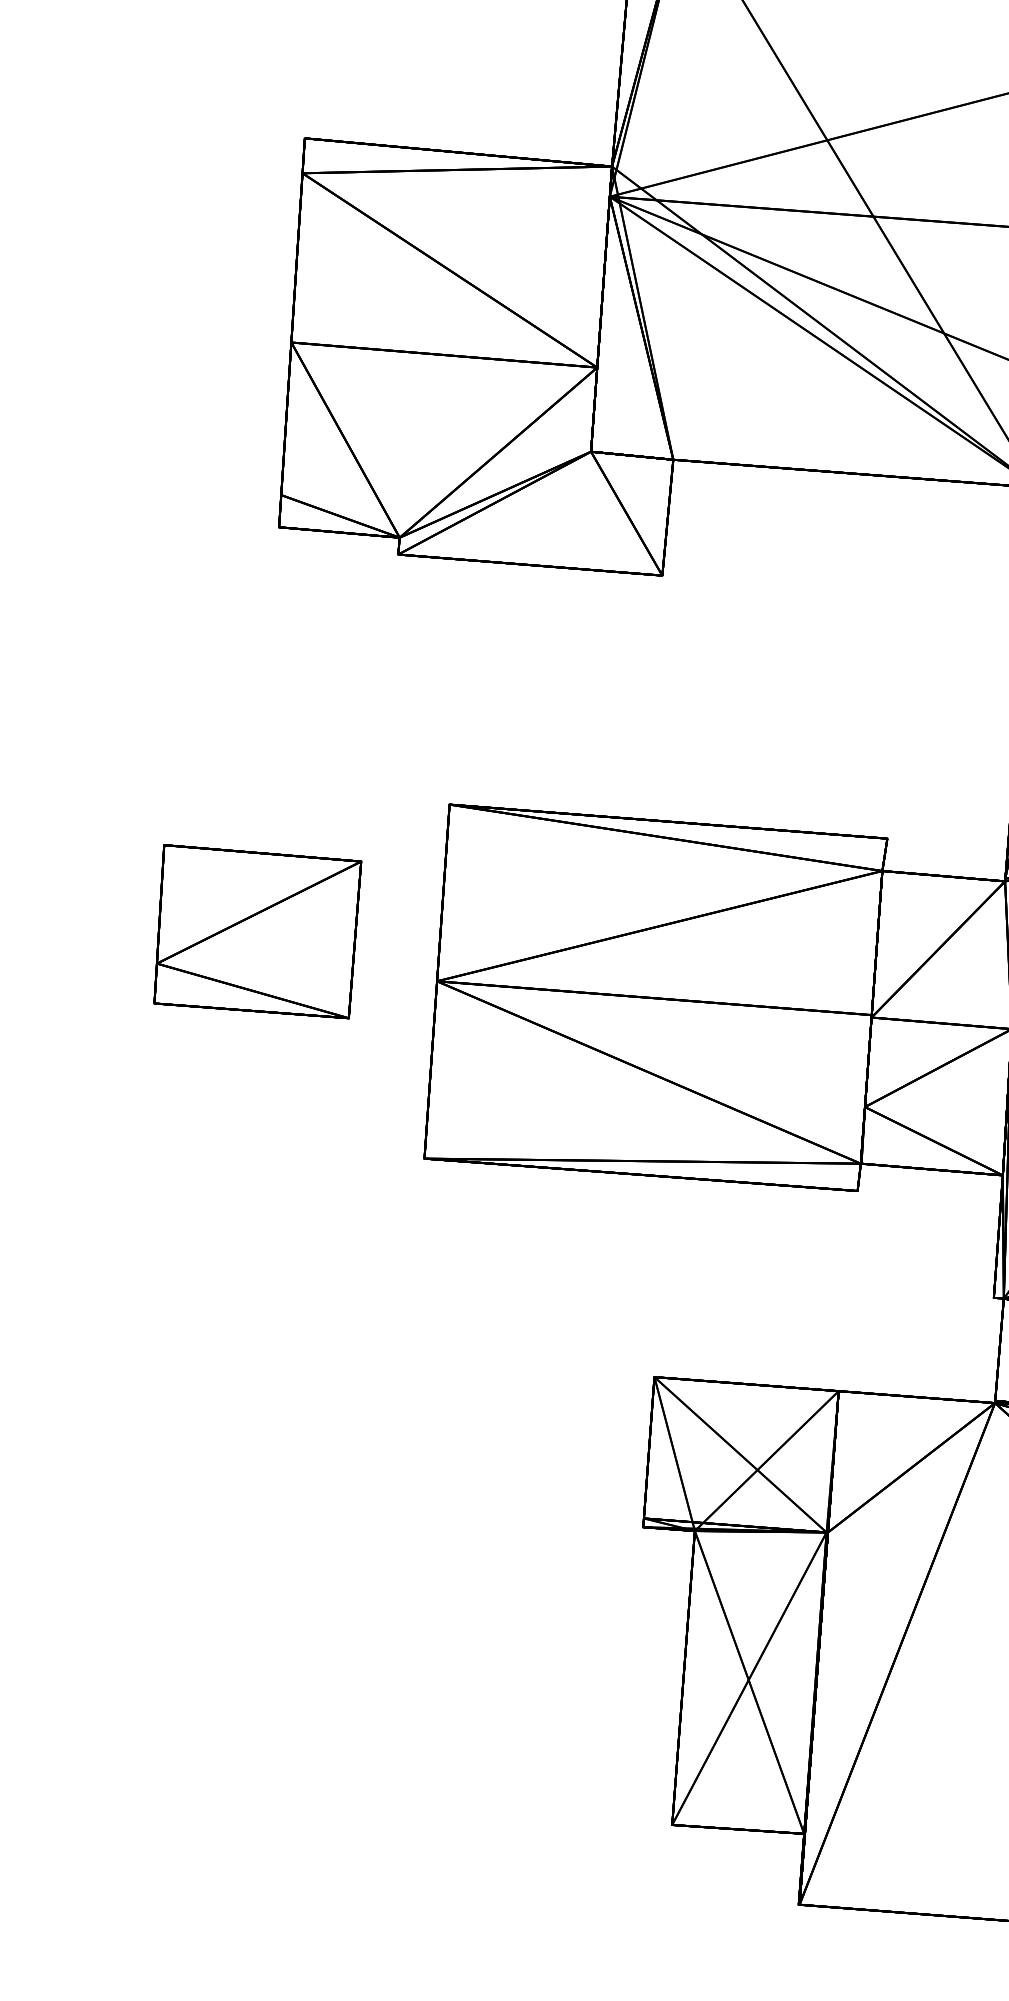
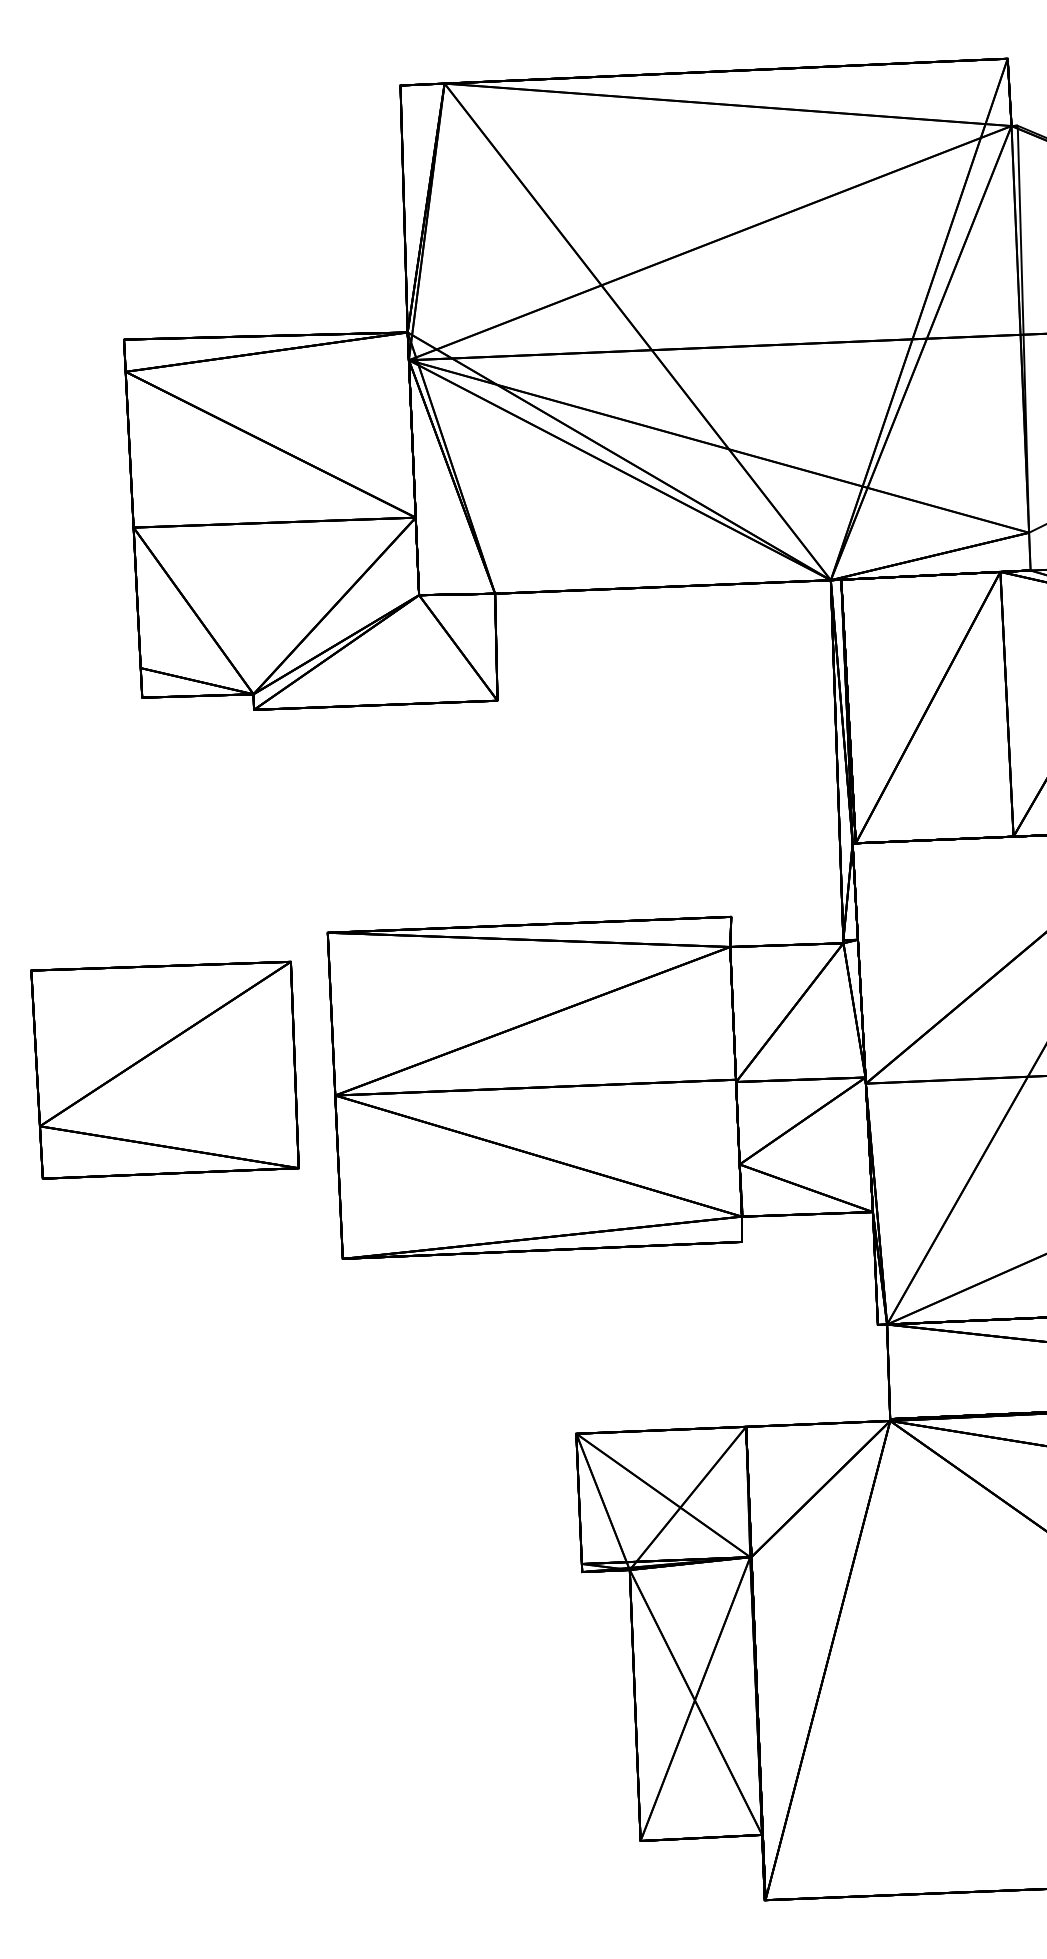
part: (255, 931) -> (164, 1069), size x1.43

